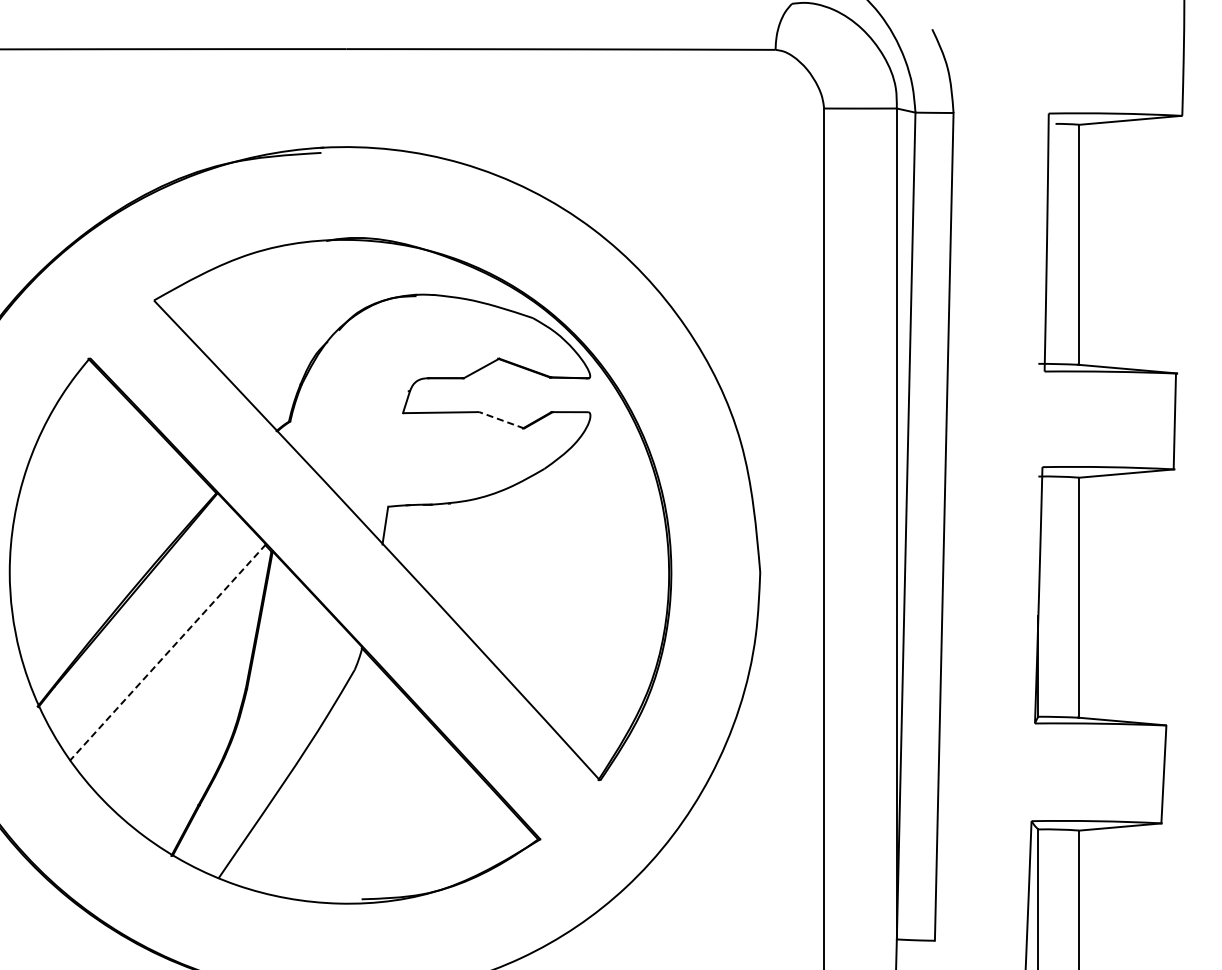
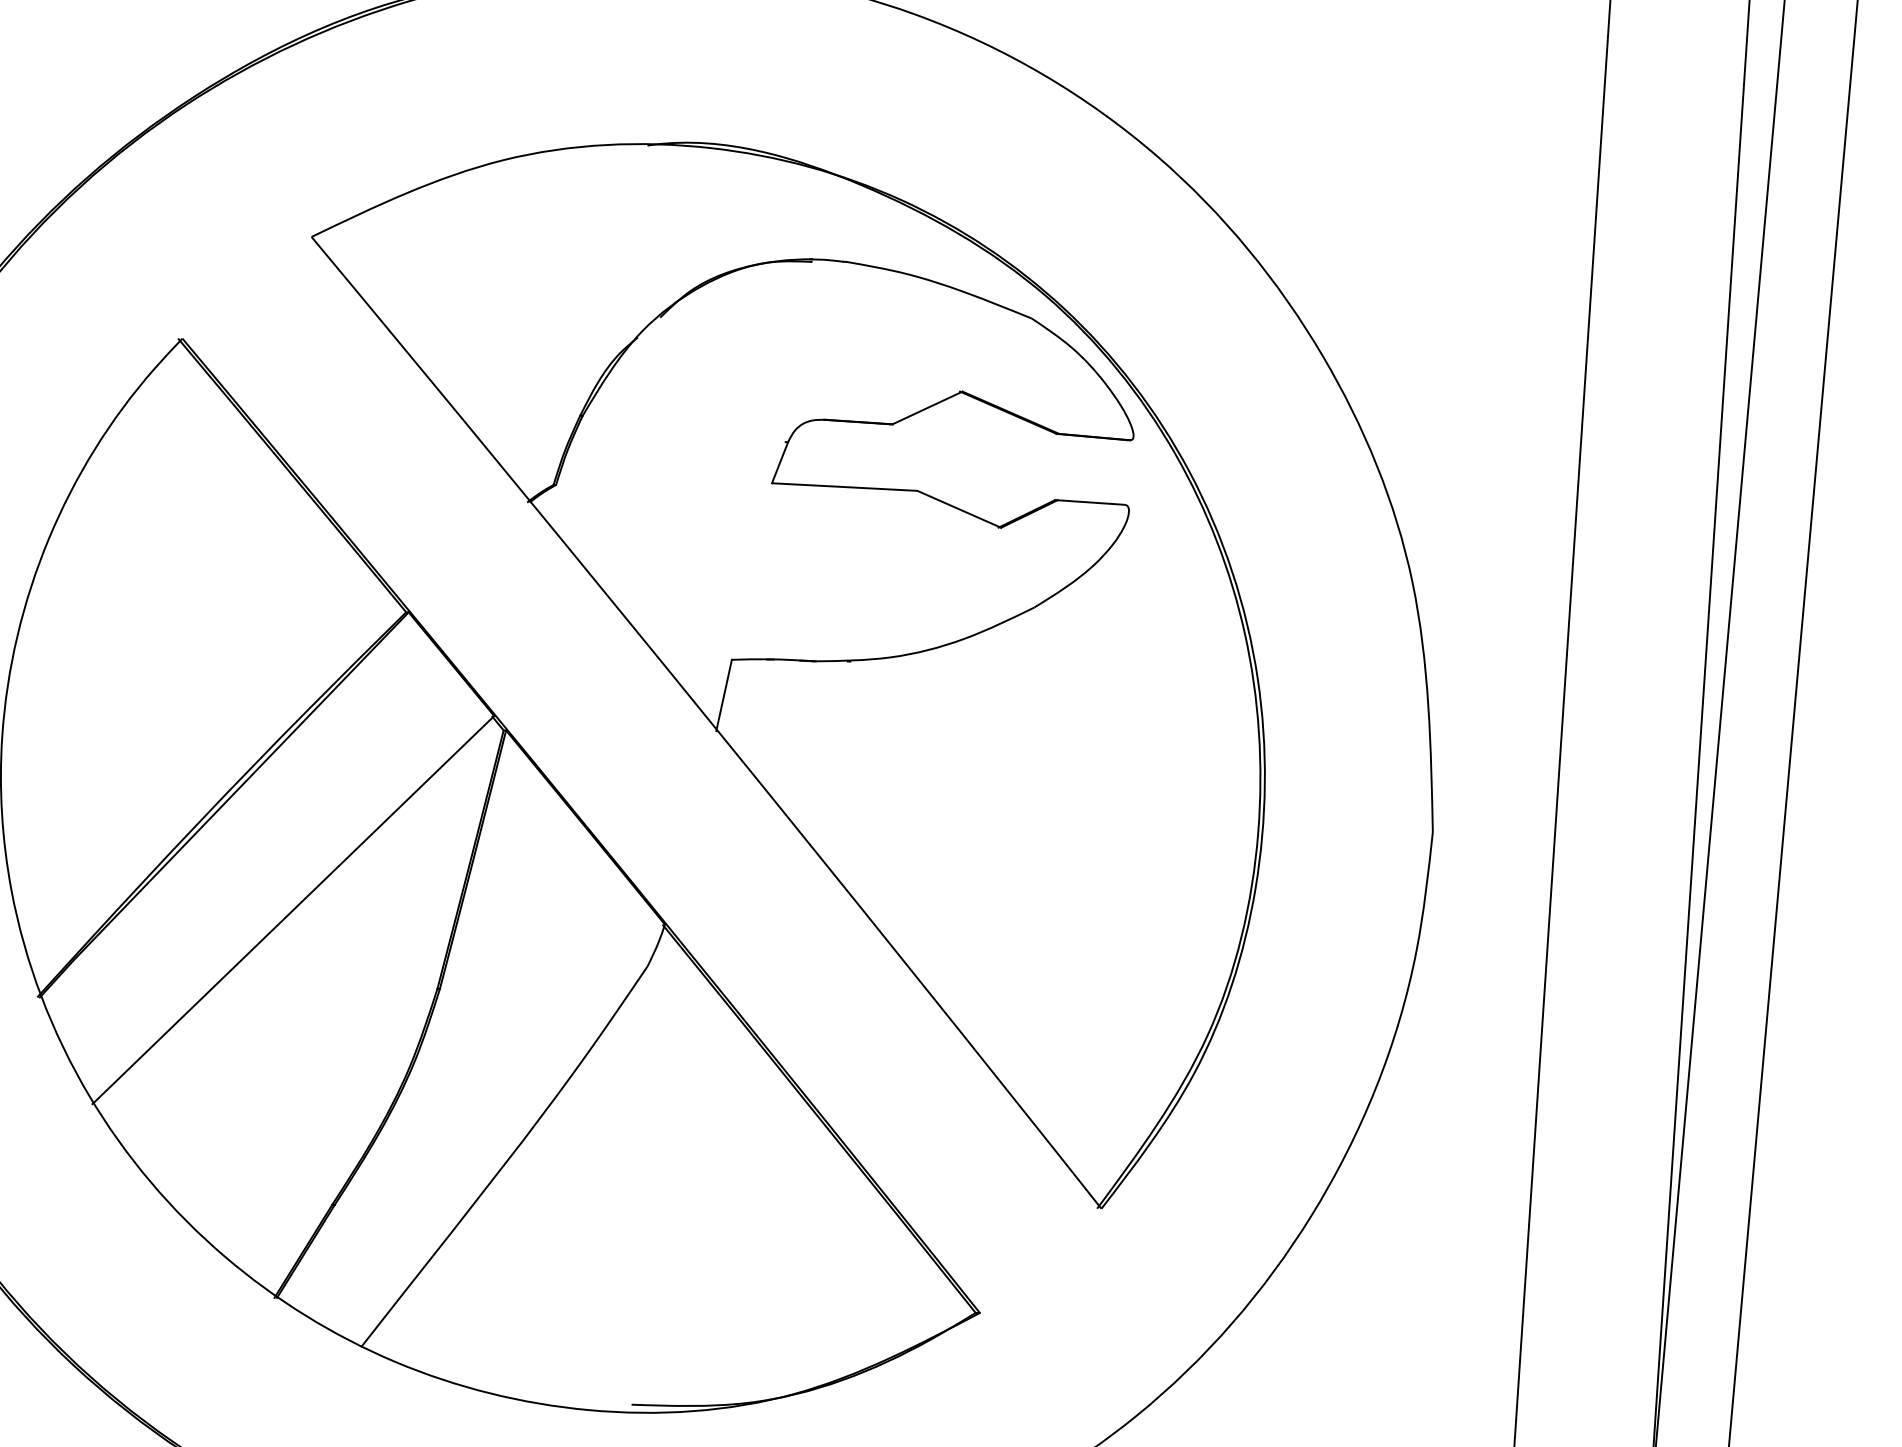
line: (501, 420) -> (958, 509), dashed -> solid
line: (167, 653) -> (292, 911), dashed -> solid

